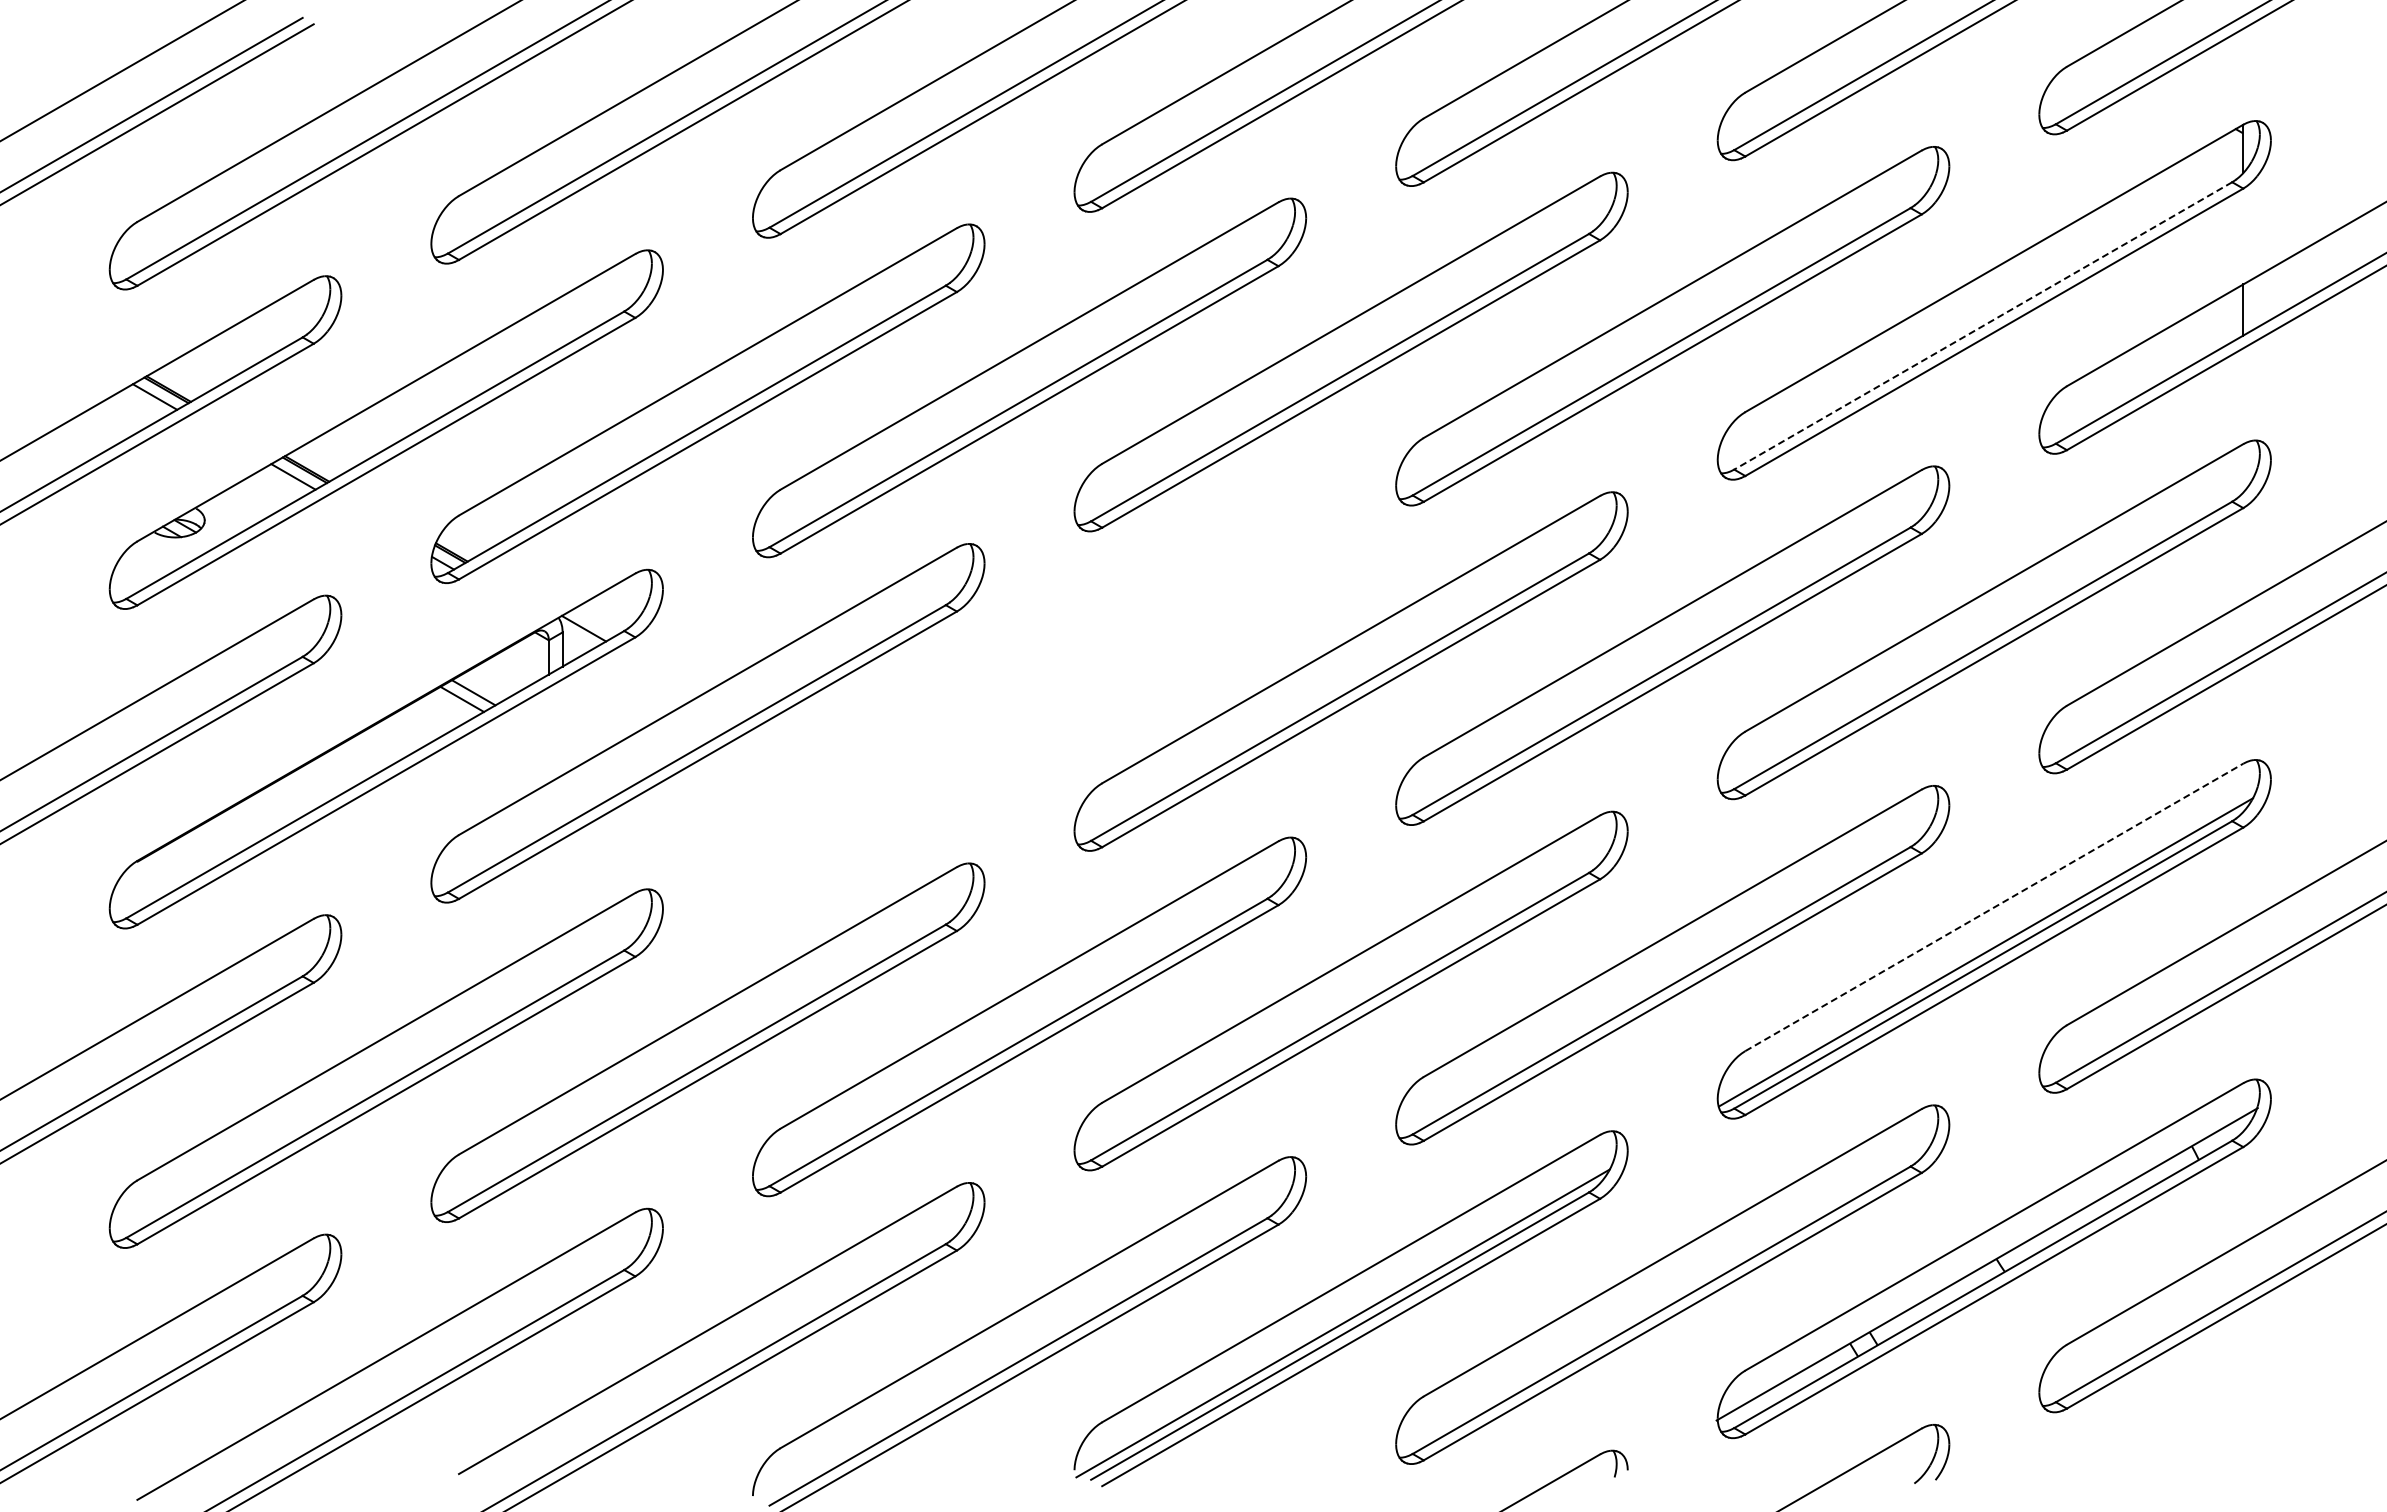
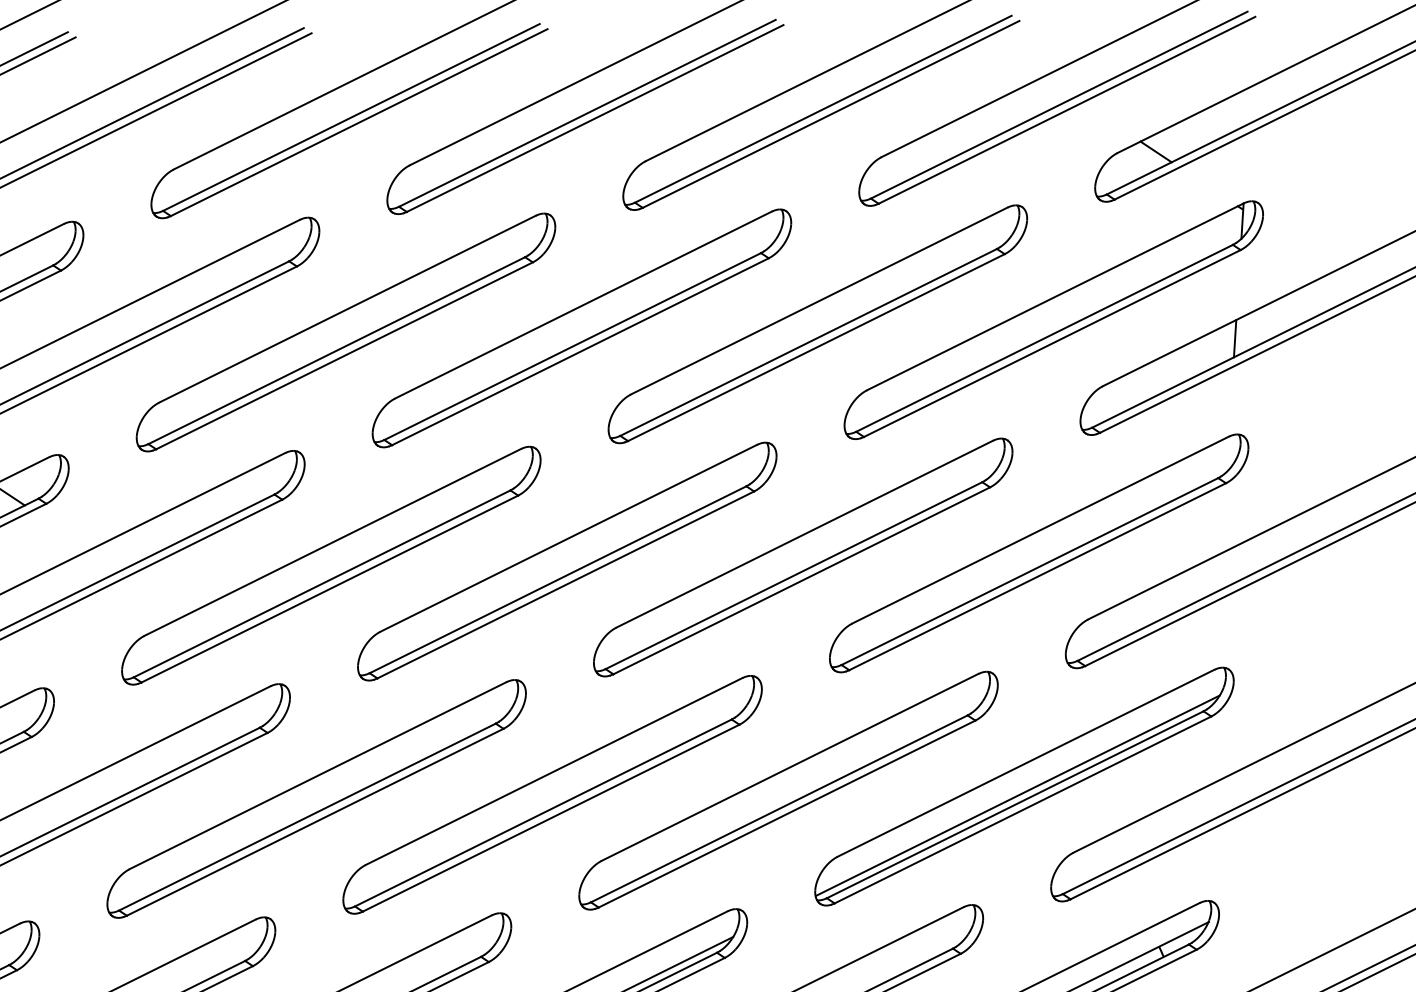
line: (2119, 61) -> (1156, 151), added
line: (1982, 326) -> (1043, 338), dashed -> solid
part: (1029, 697) -> (331, 565), added
line: (1994, 907) -> (1026, 763), dashed -> solid

